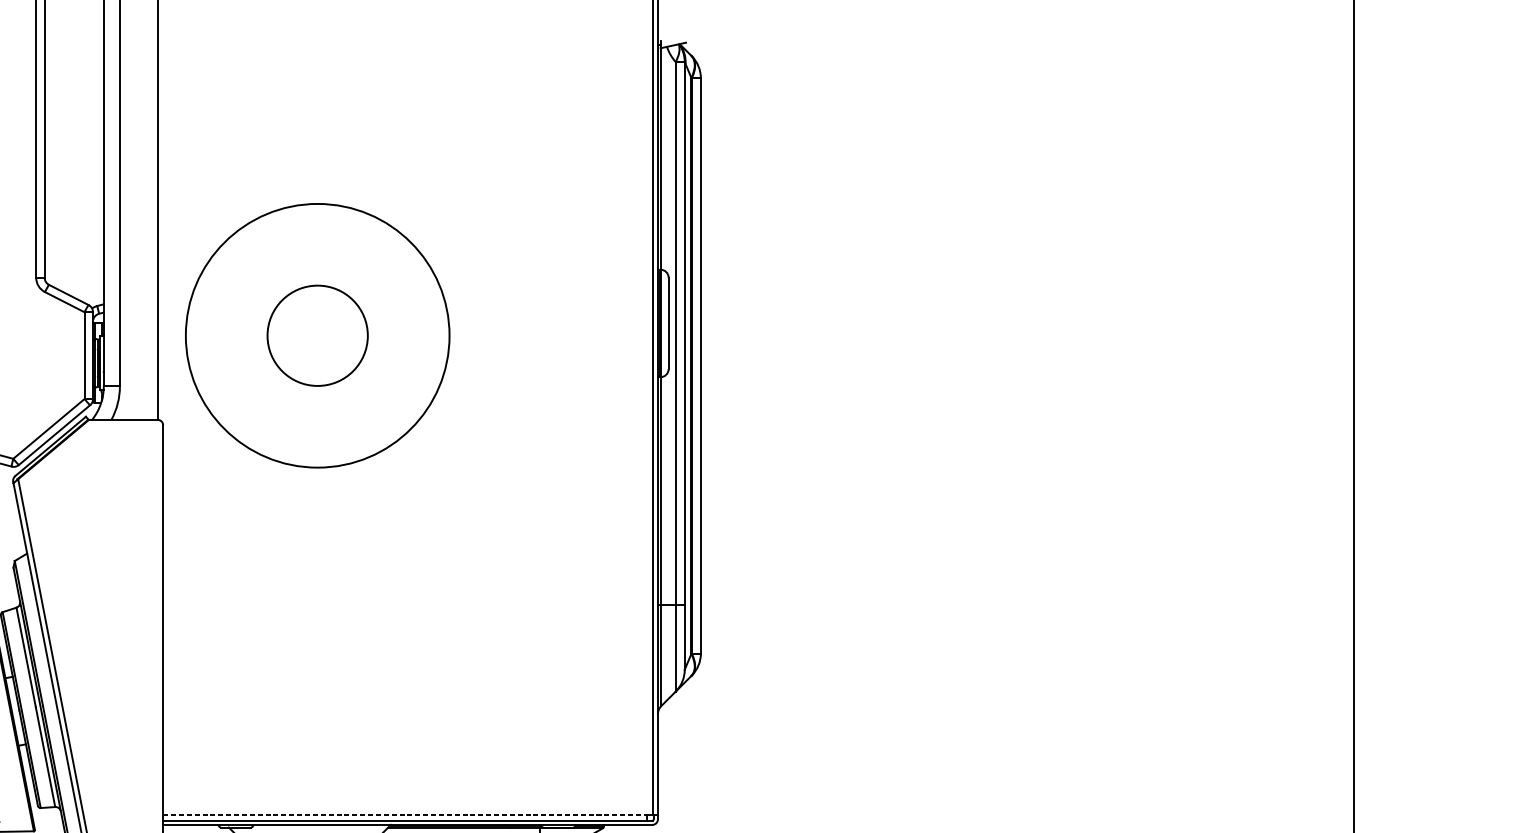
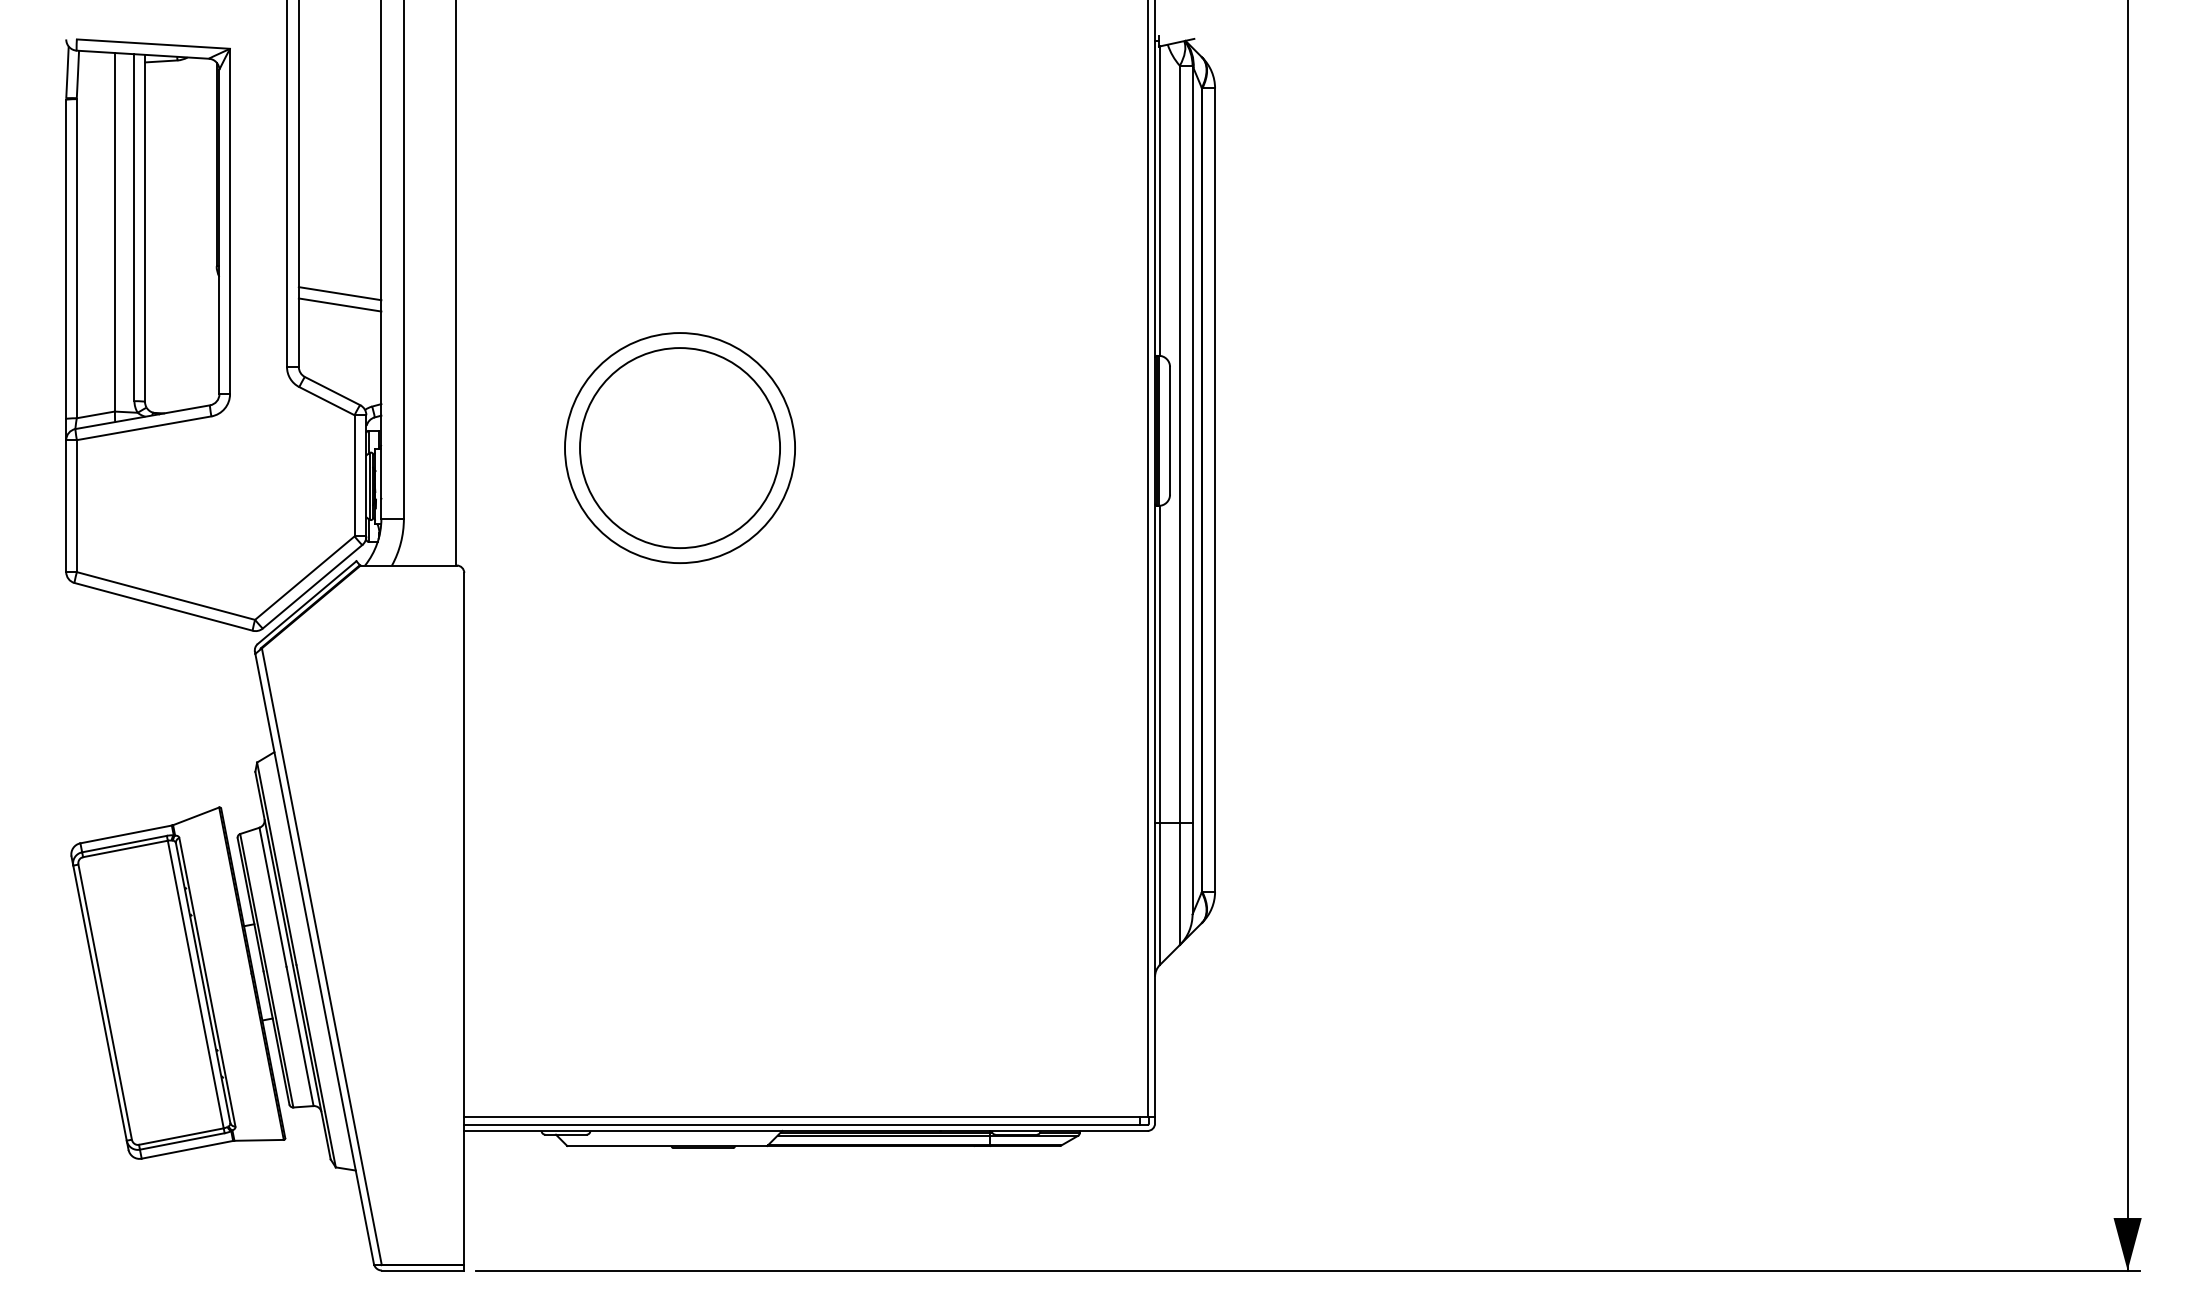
line: (73, 225) -> (339, 293), added
line: (73, 232) -> (339, 304), added
circle: (318, 336) -> (680, 448), size x0.62
circle: (318, 336) -> (680, 448), size x1.43
line: (405, 815) -> (802, 1117), dashed -> solid

